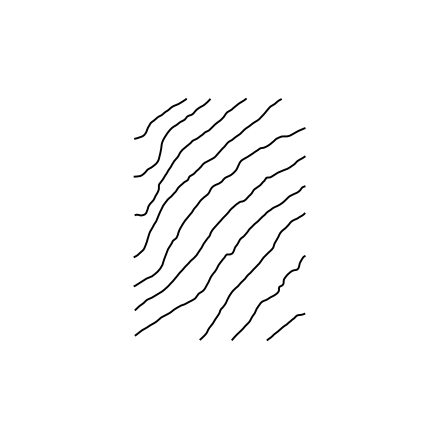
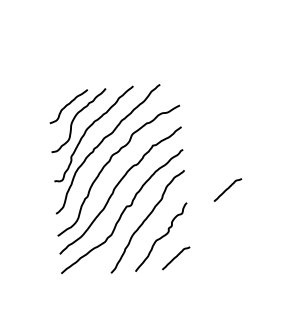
curve: (359, 242) -> (227, 189), added

